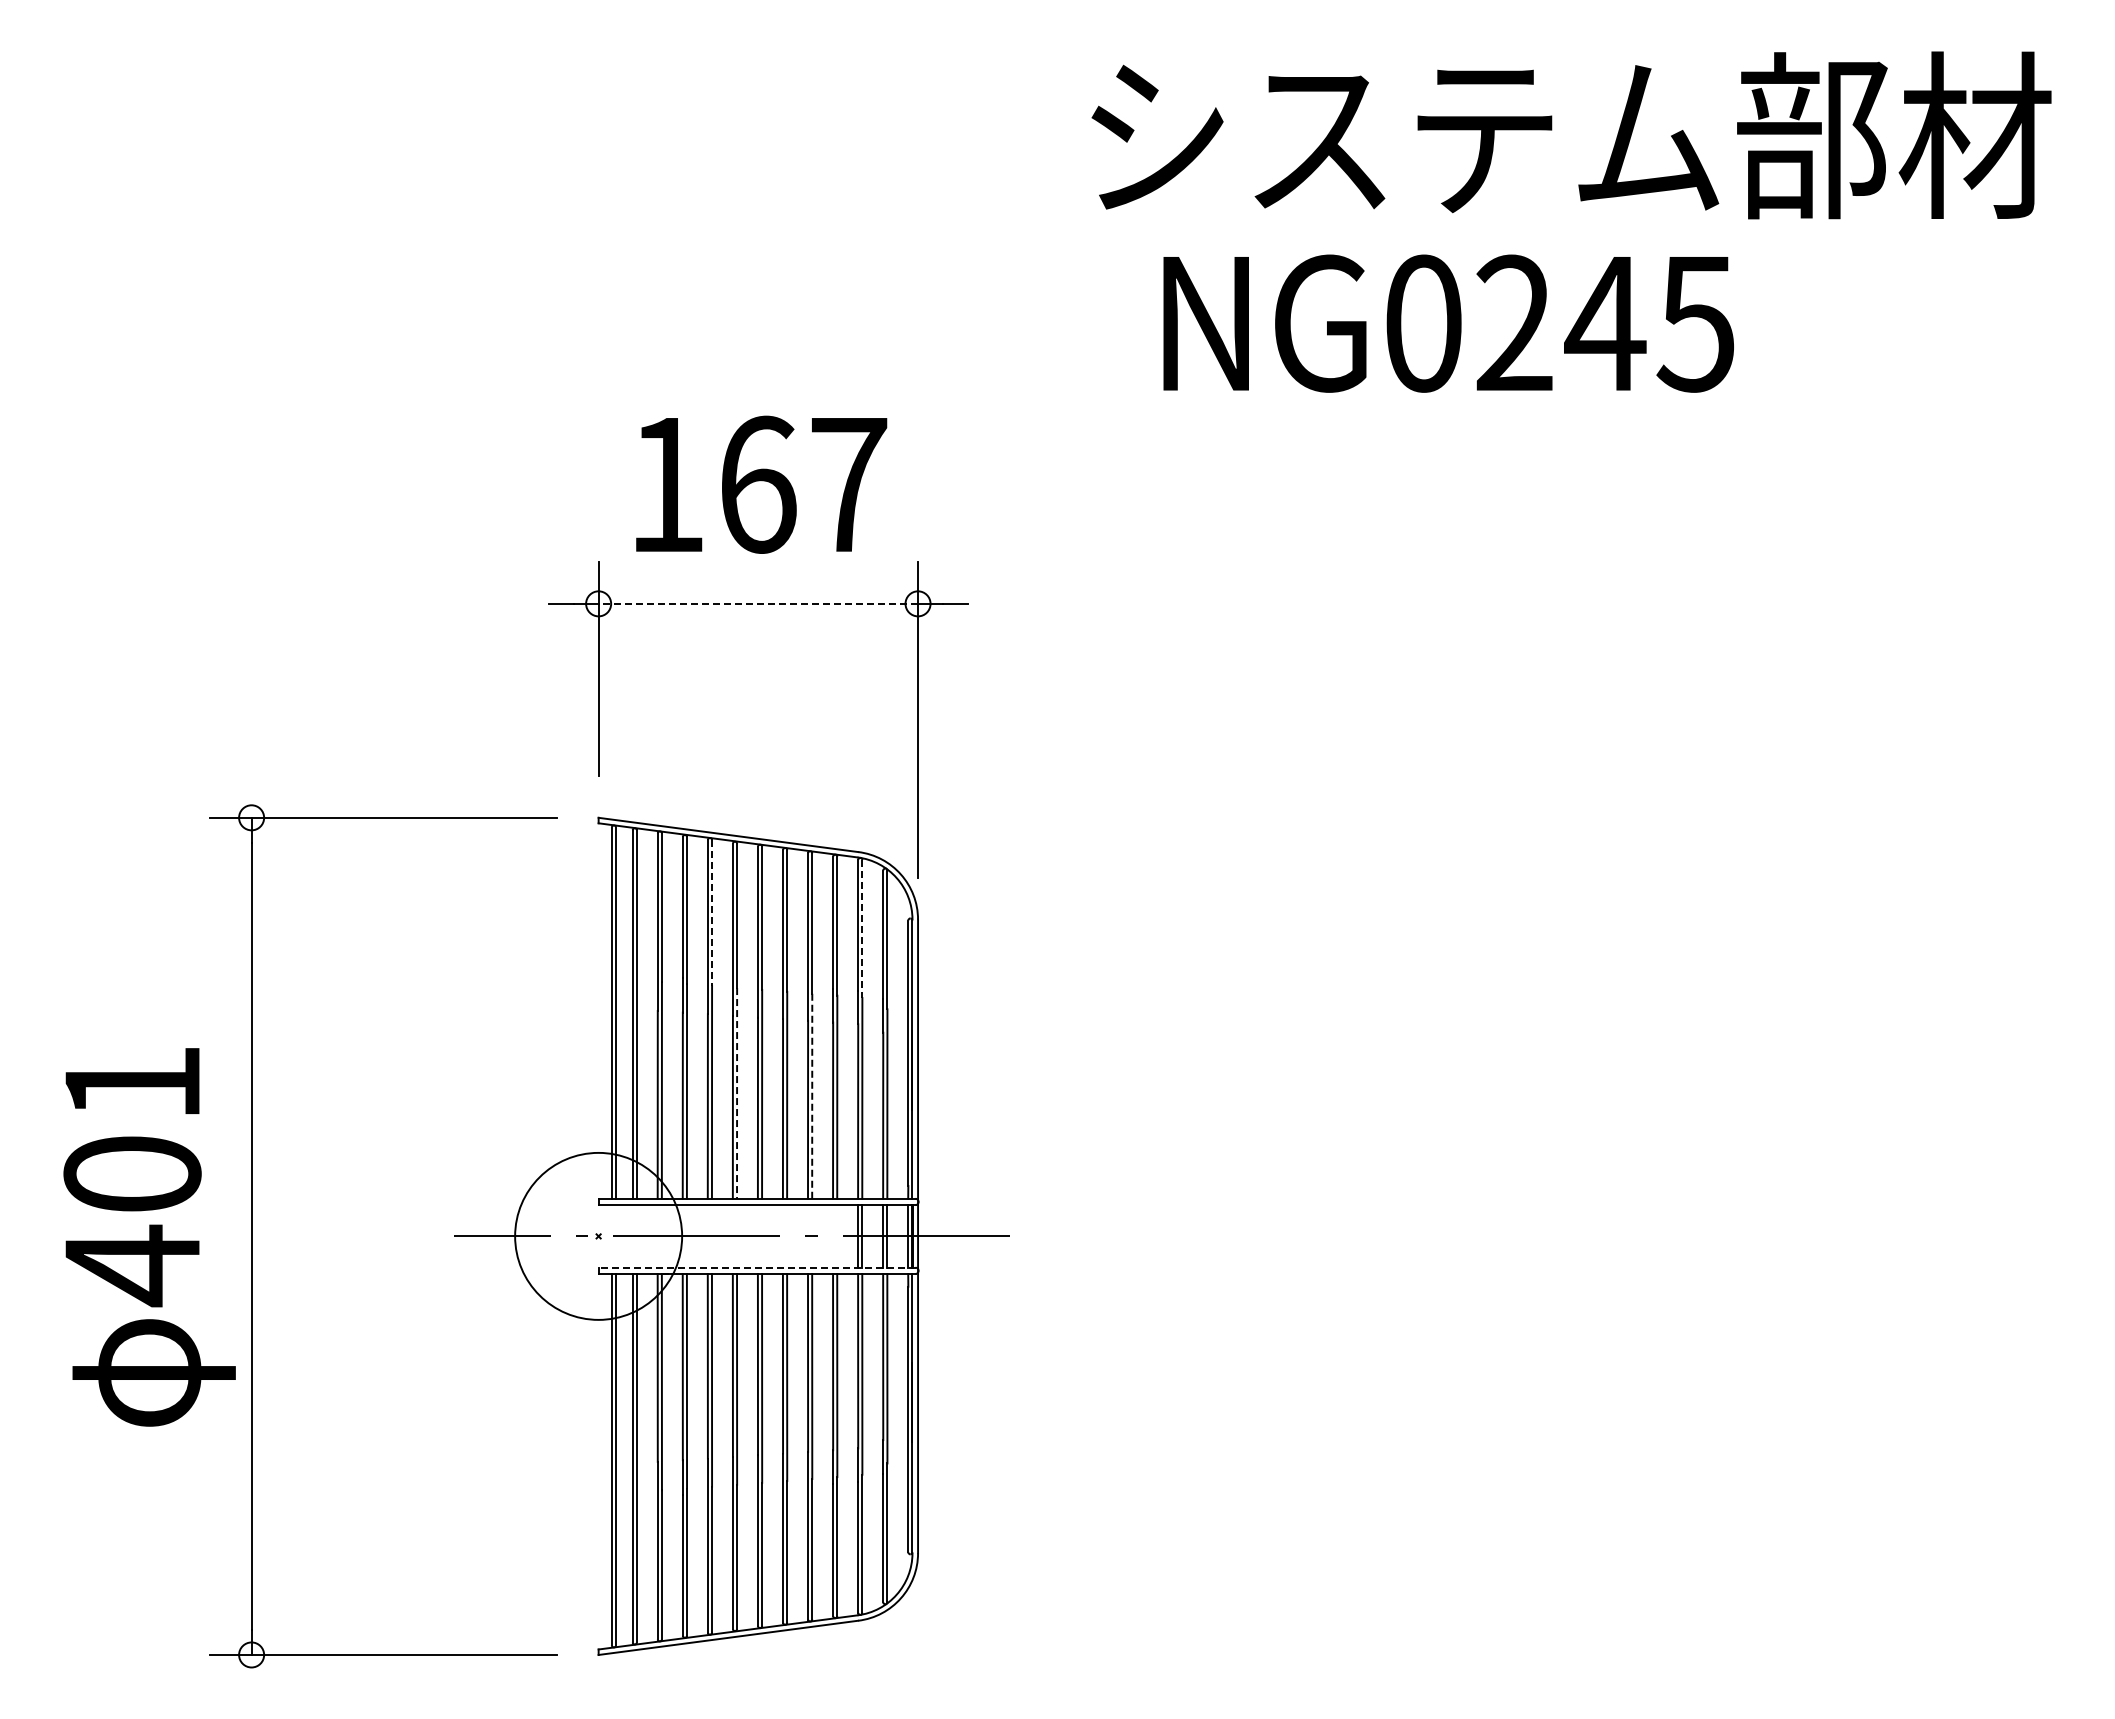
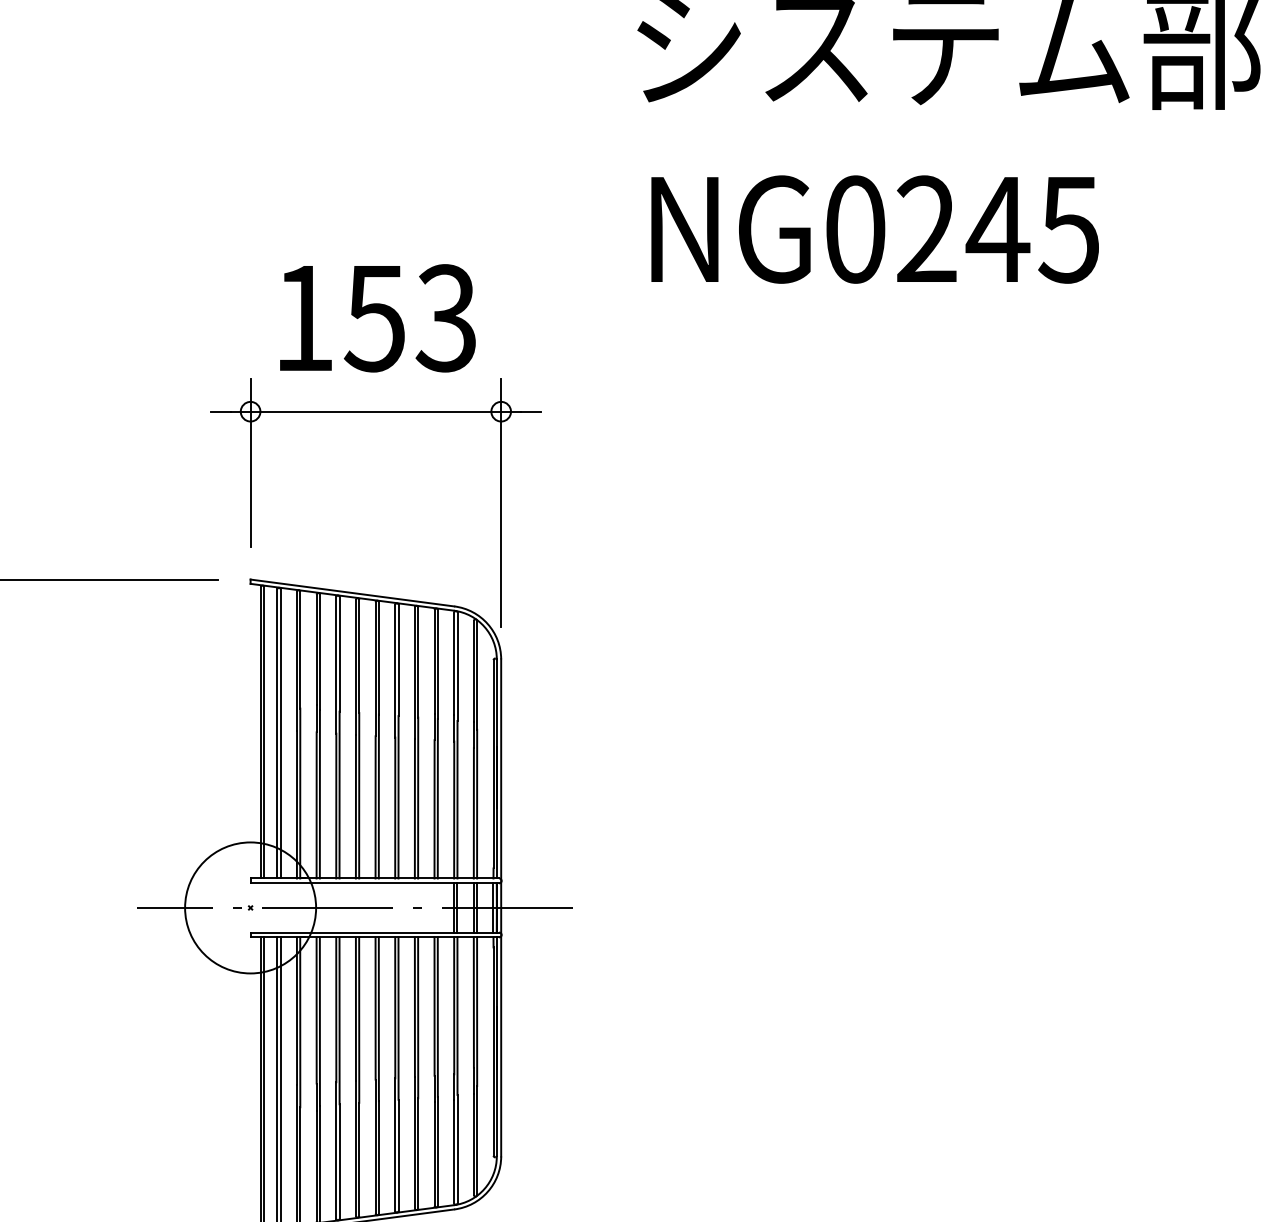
text: (1448, 323) -> (874, 229), moved
text: (802, 484) -> (410, 318), 167 -> 153
line: (758, 603) -> (376, 411), dashed -> solid
line: (712, 913) -> (339, 654), dashed -> solid
line: (862, 929) -> (457, 667), dashed -> solid
line: (737, 1093) -> (359, 795), dashed -> solid
line: (812, 1096) -> (418, 798), dashed -> solid
line: (756, 1267) -> (374, 932), dashed -> solid

